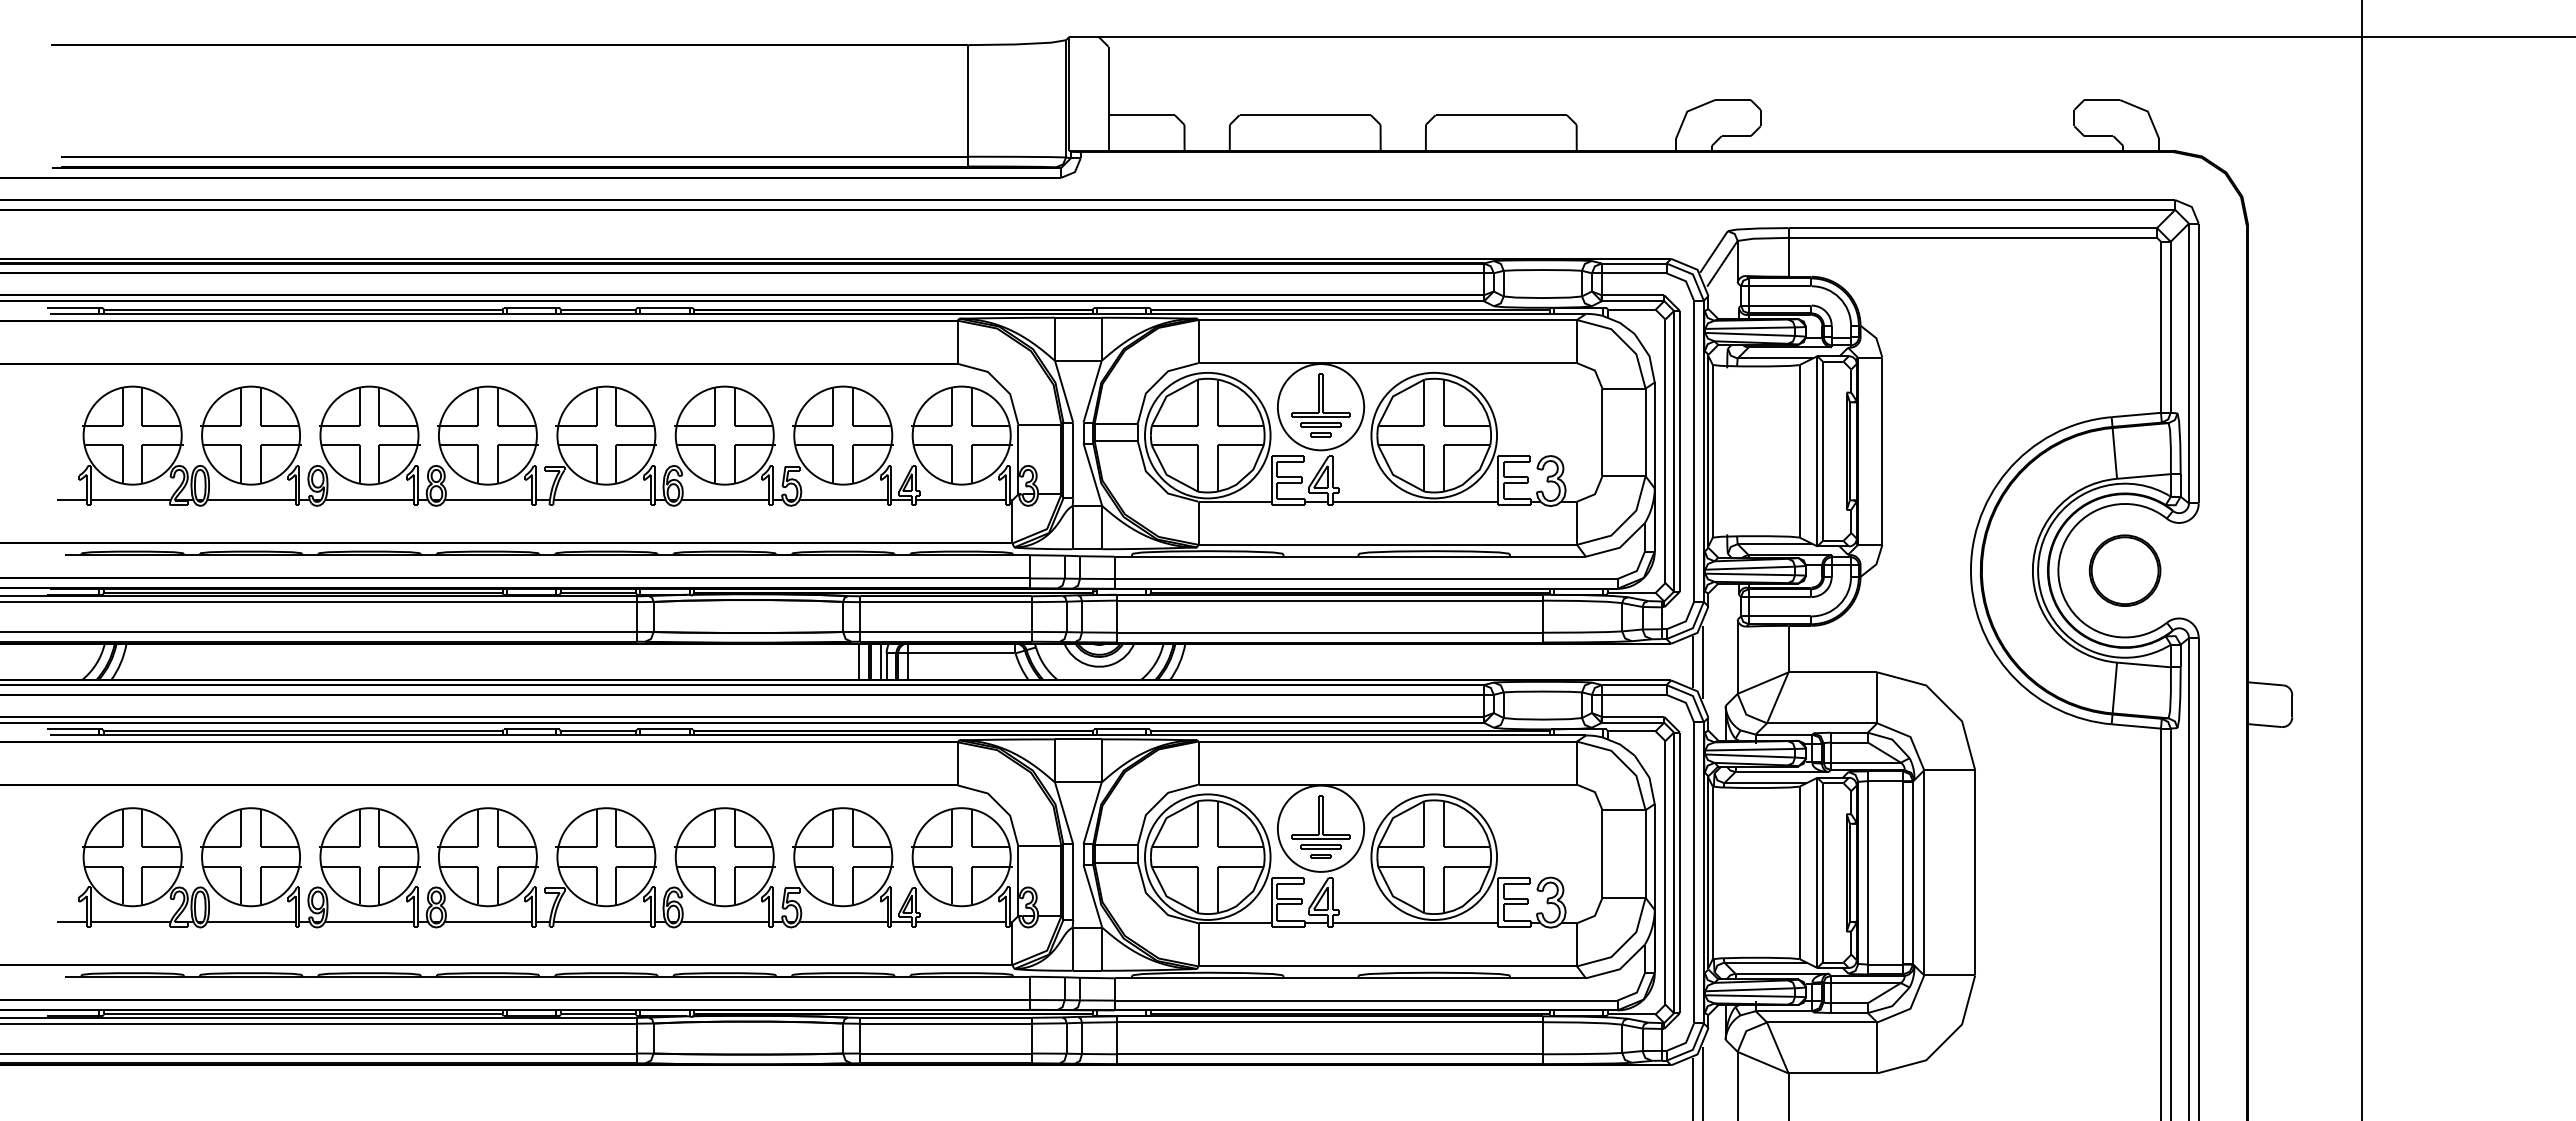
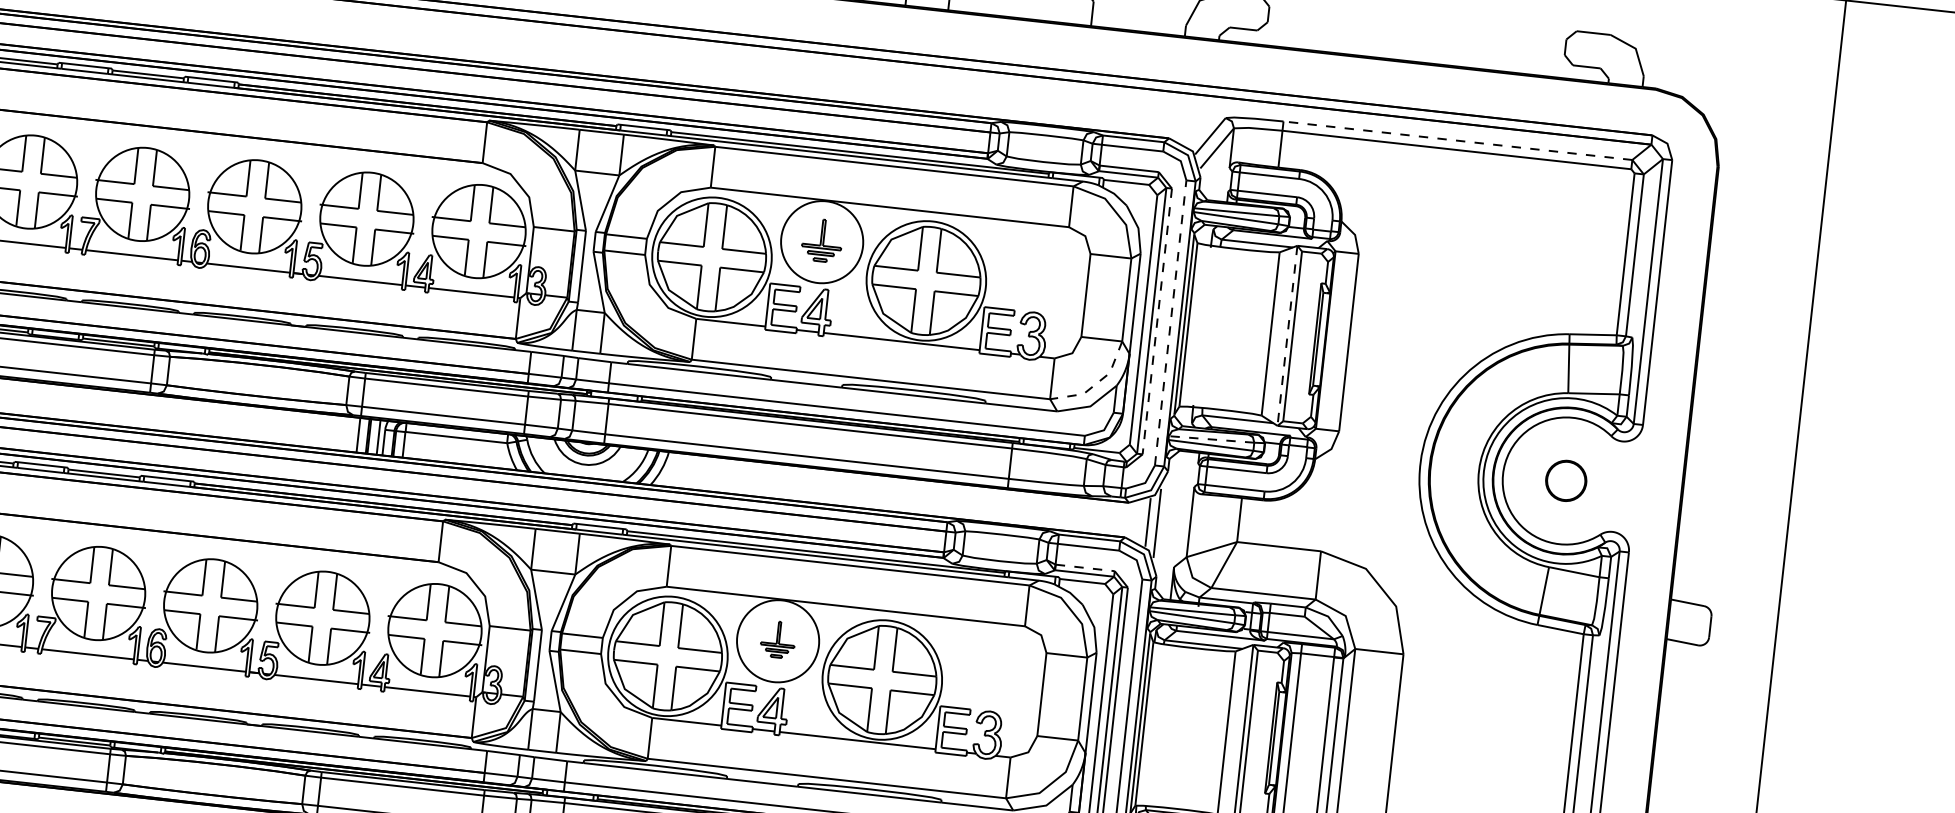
line: (1972, 228) -> (1457, 141), solid -> dashed
part: (1320, 405) -> (821, 240), size x0.7
line: (1679, 451) -> (1156, 321), solid -> dashed
line: (1694, 451) -> (1171, 323), solid -> dashed
line: (1817, 451) -> (1287, 336), solid -> dashed
line: (1623, 523) -> (1096, 383), solid -> dashed
line: (1750, 568) -> (1211, 439), solid -> dashed
part: (2124, 570) -> (1565, 480), size x0.6
line: (1633, 716) -> (1085, 567), solid -> dashed
part: (1320, 826) -> (777, 639), size x0.6

